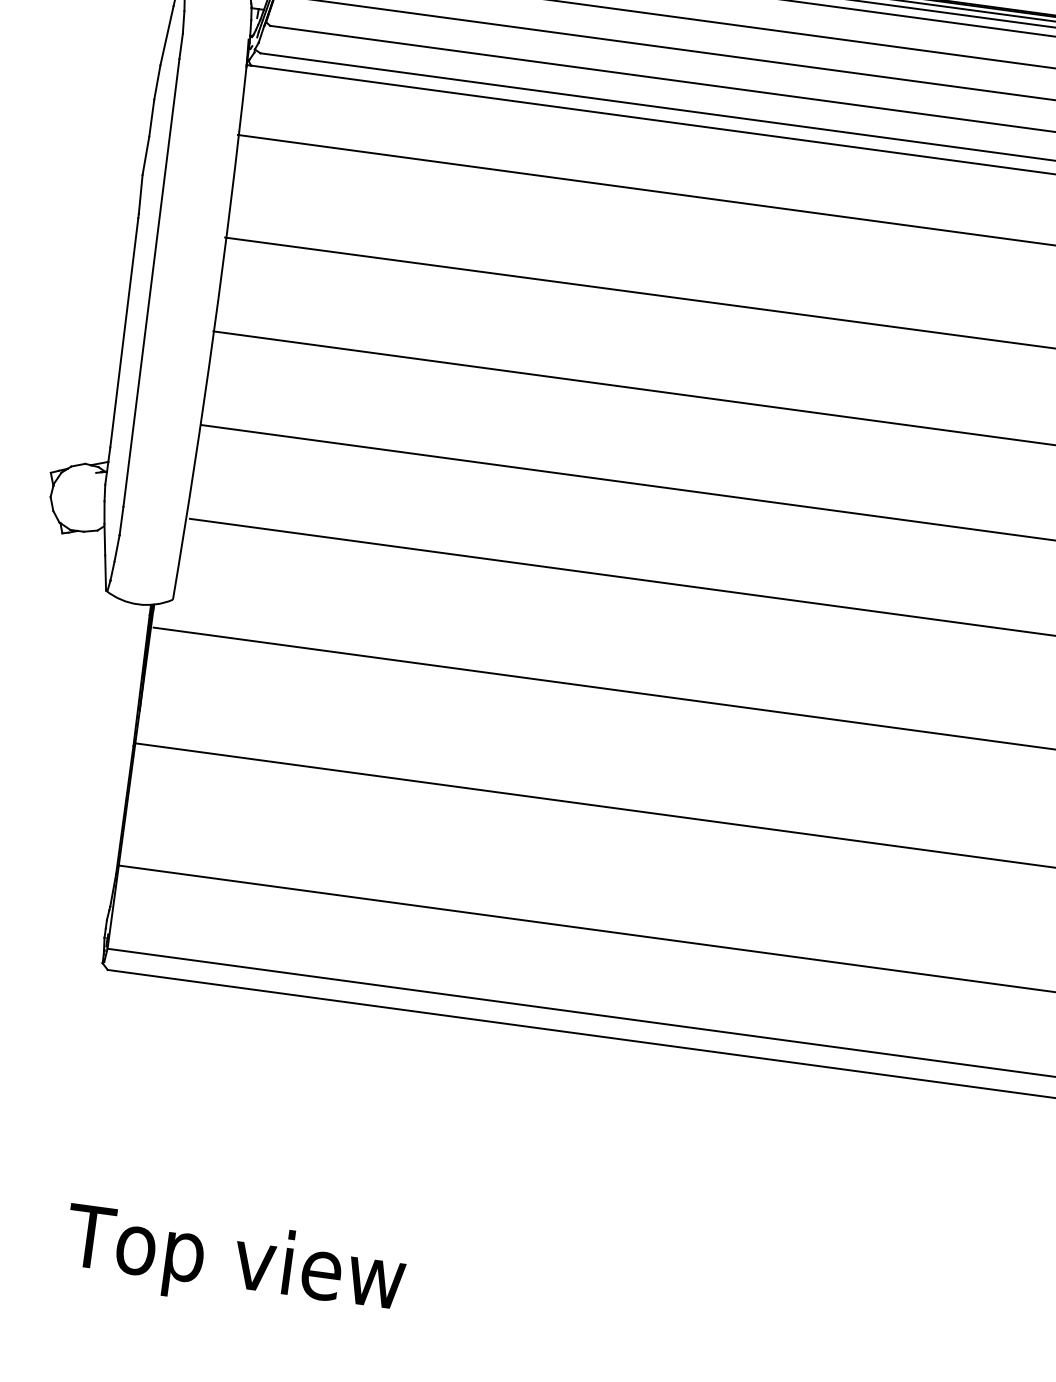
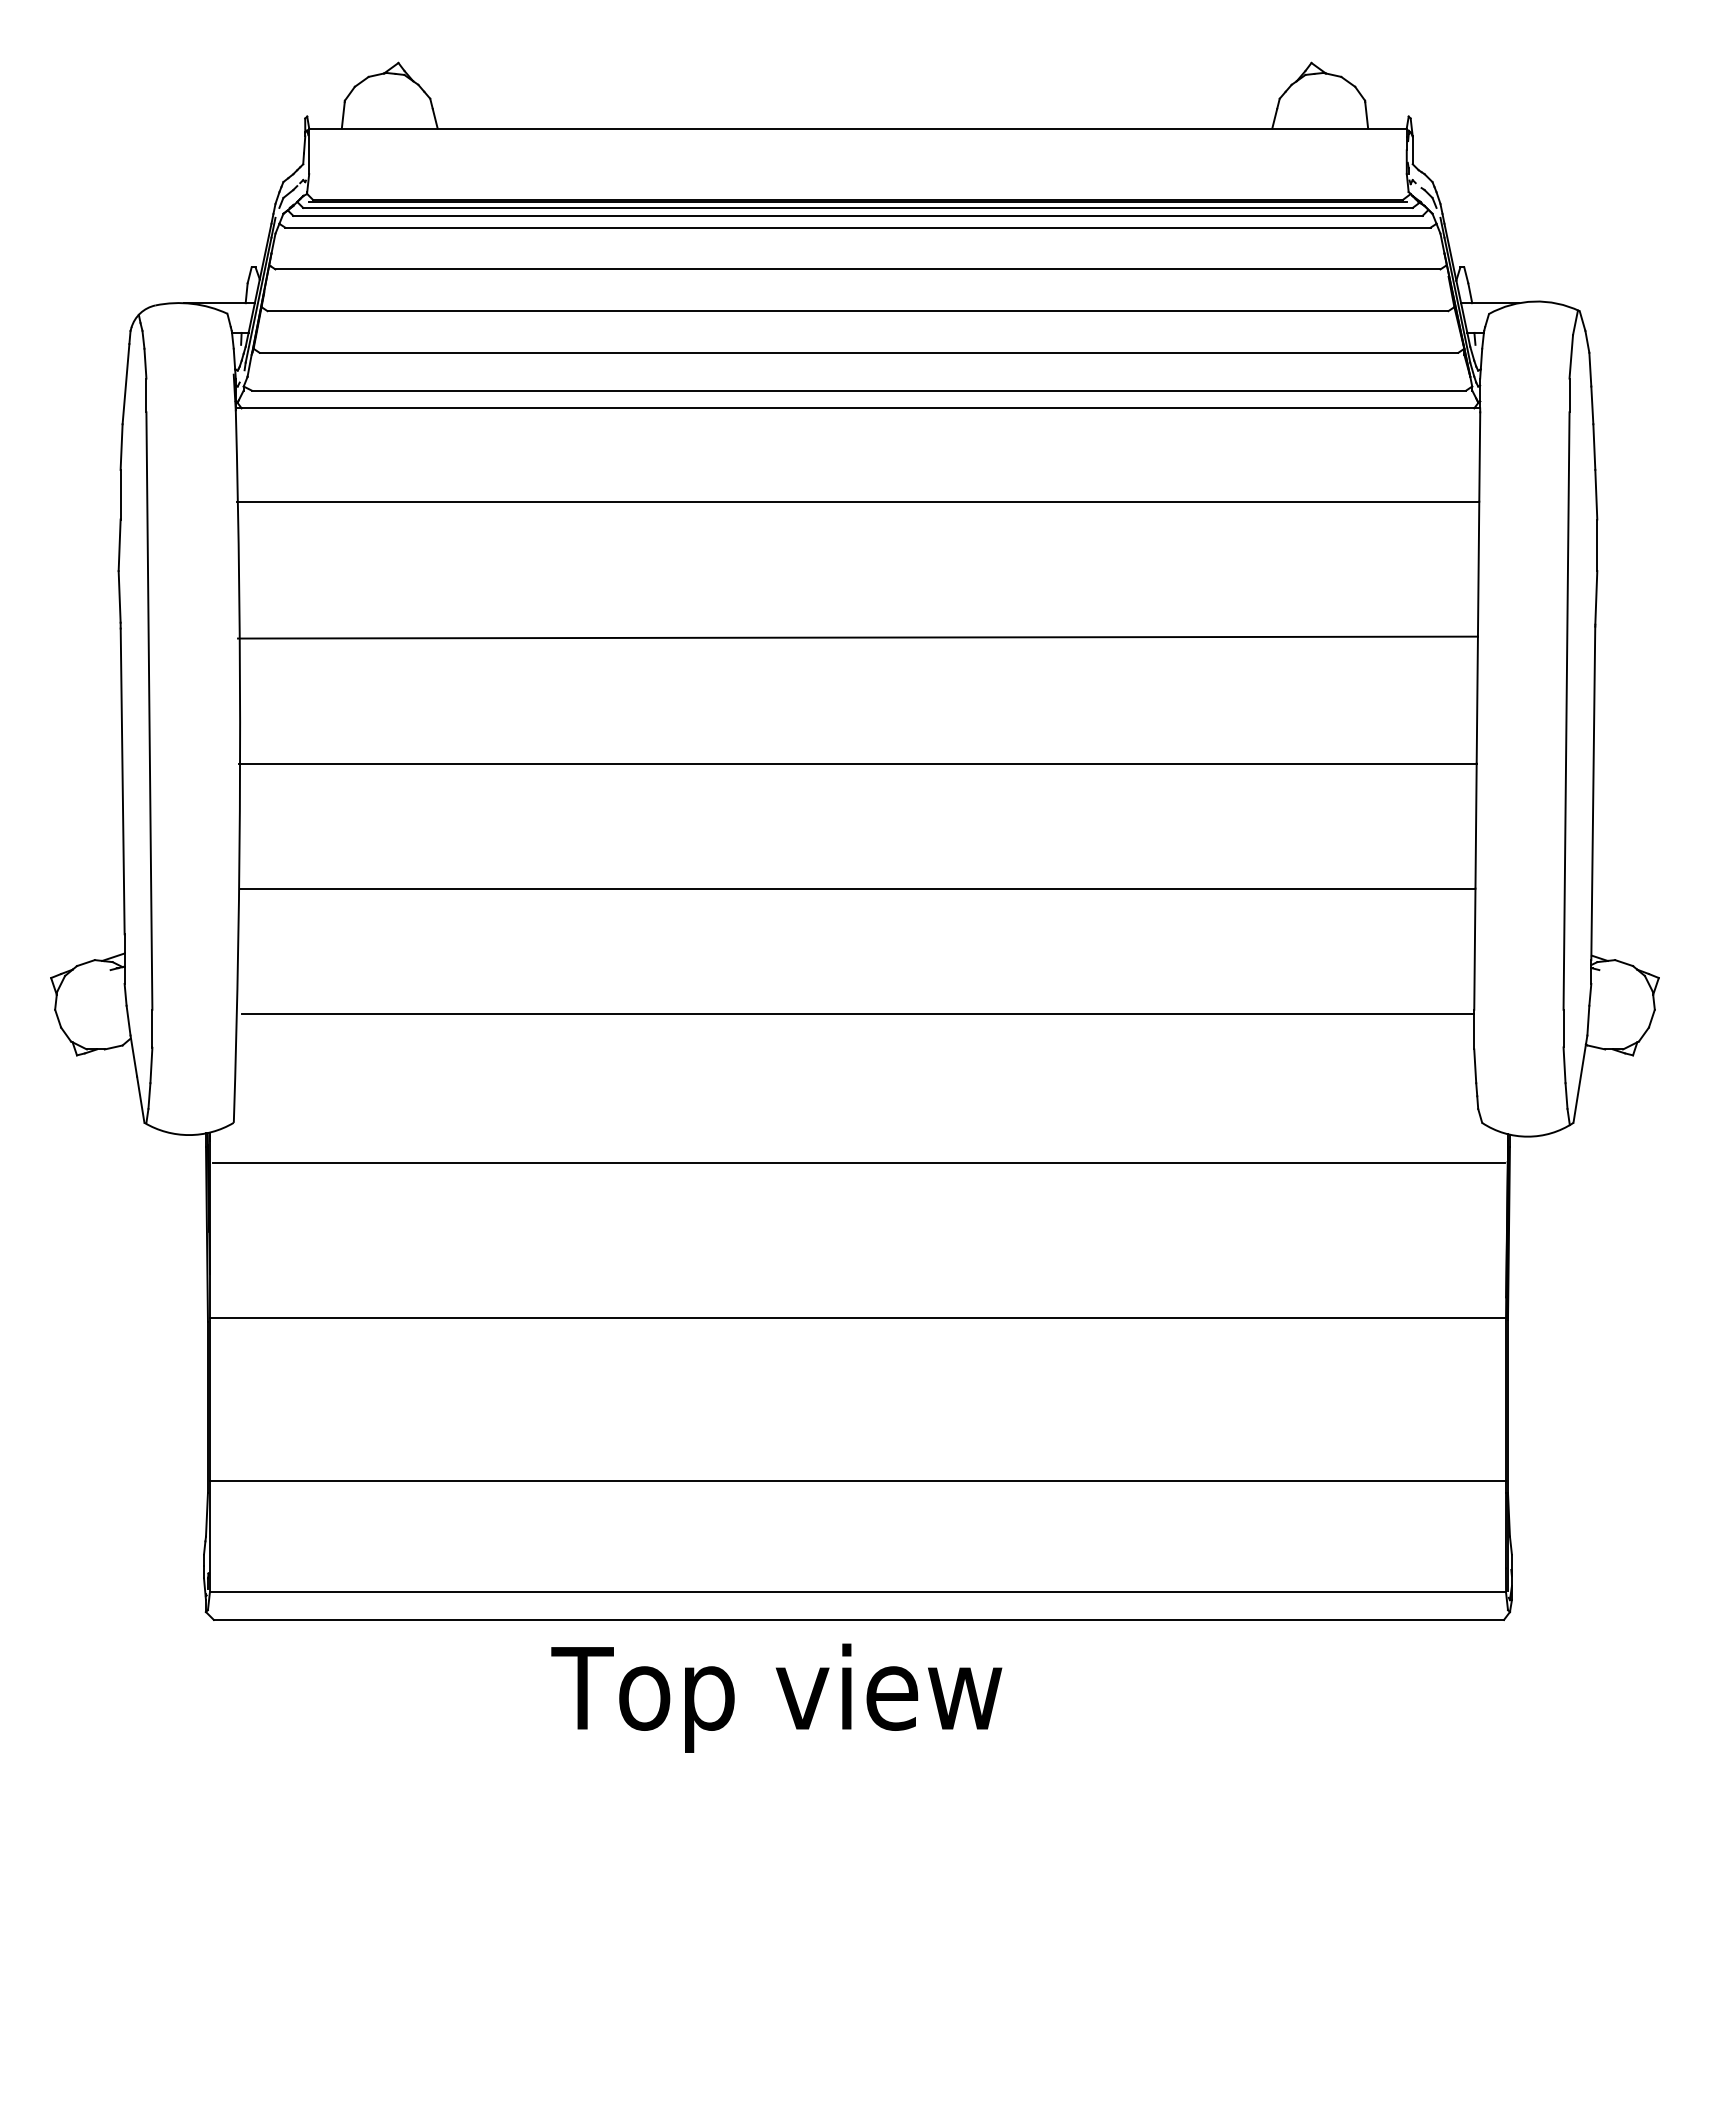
text: (234, 1263) -> (776, 1697), moved

